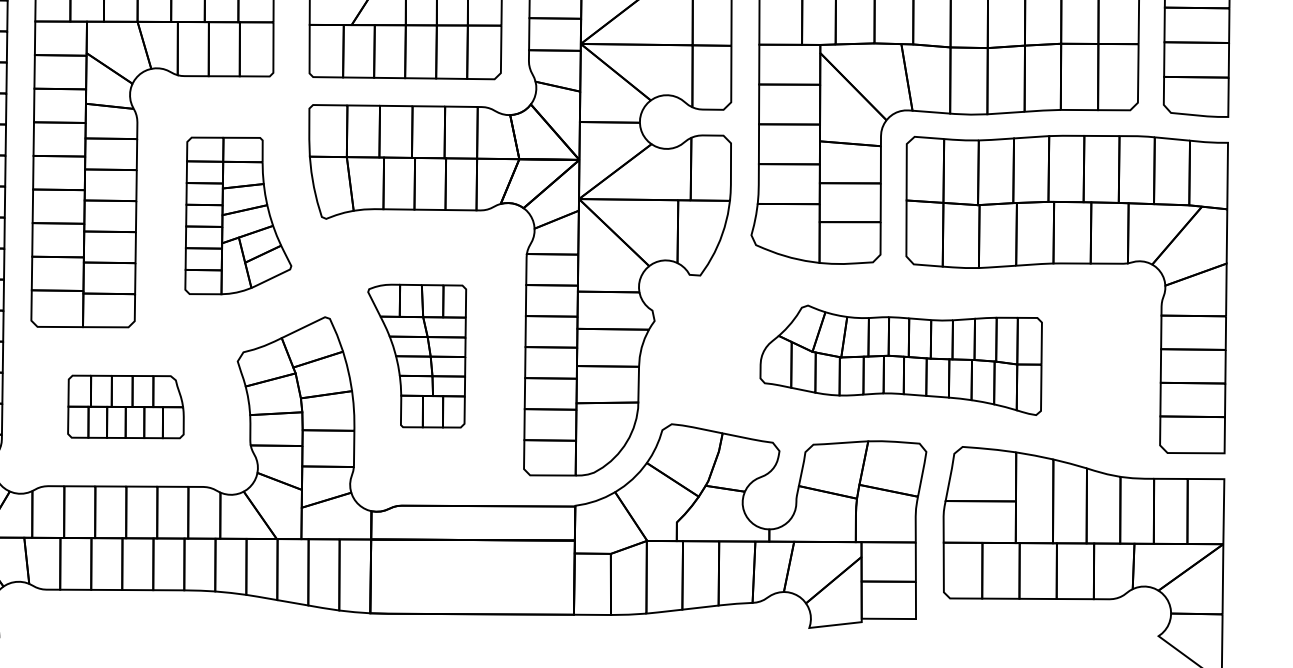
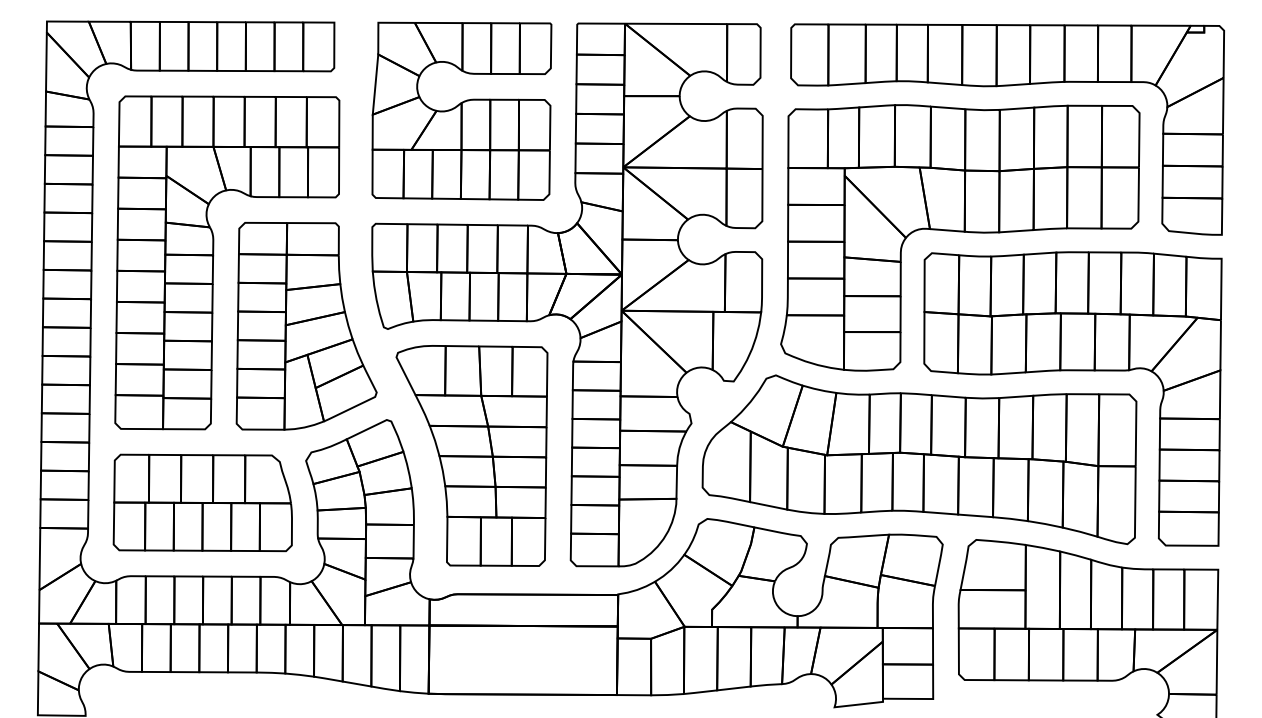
part: (238, 216) -> (306, 326), size x1.43
part: (416, 355) -> (471, 455), size x1.67
part: (901, 359) -> (919, 459), size x1.67
part: (125, 406) -> (202, 502), size x1.67

